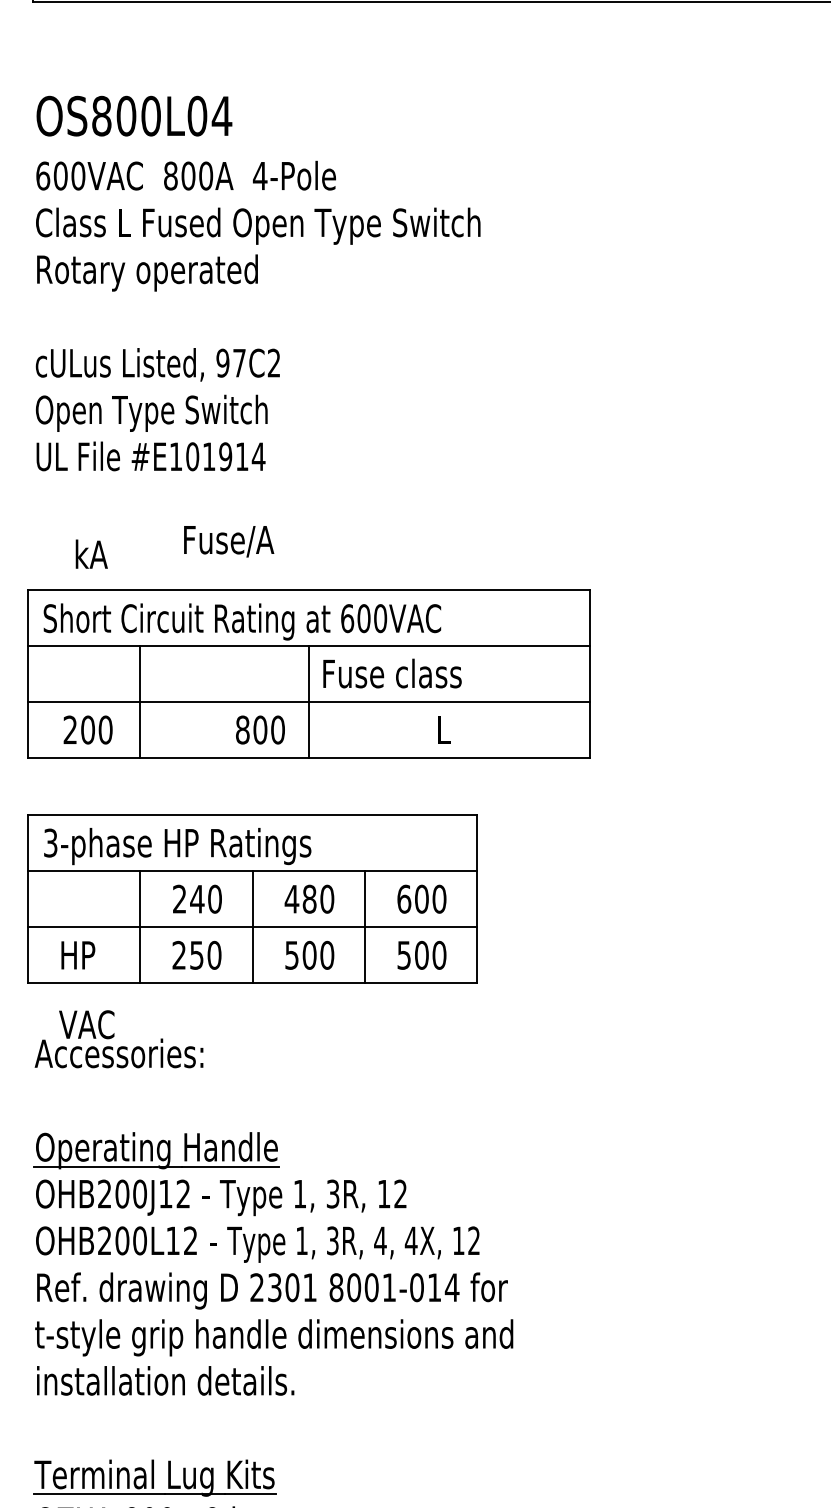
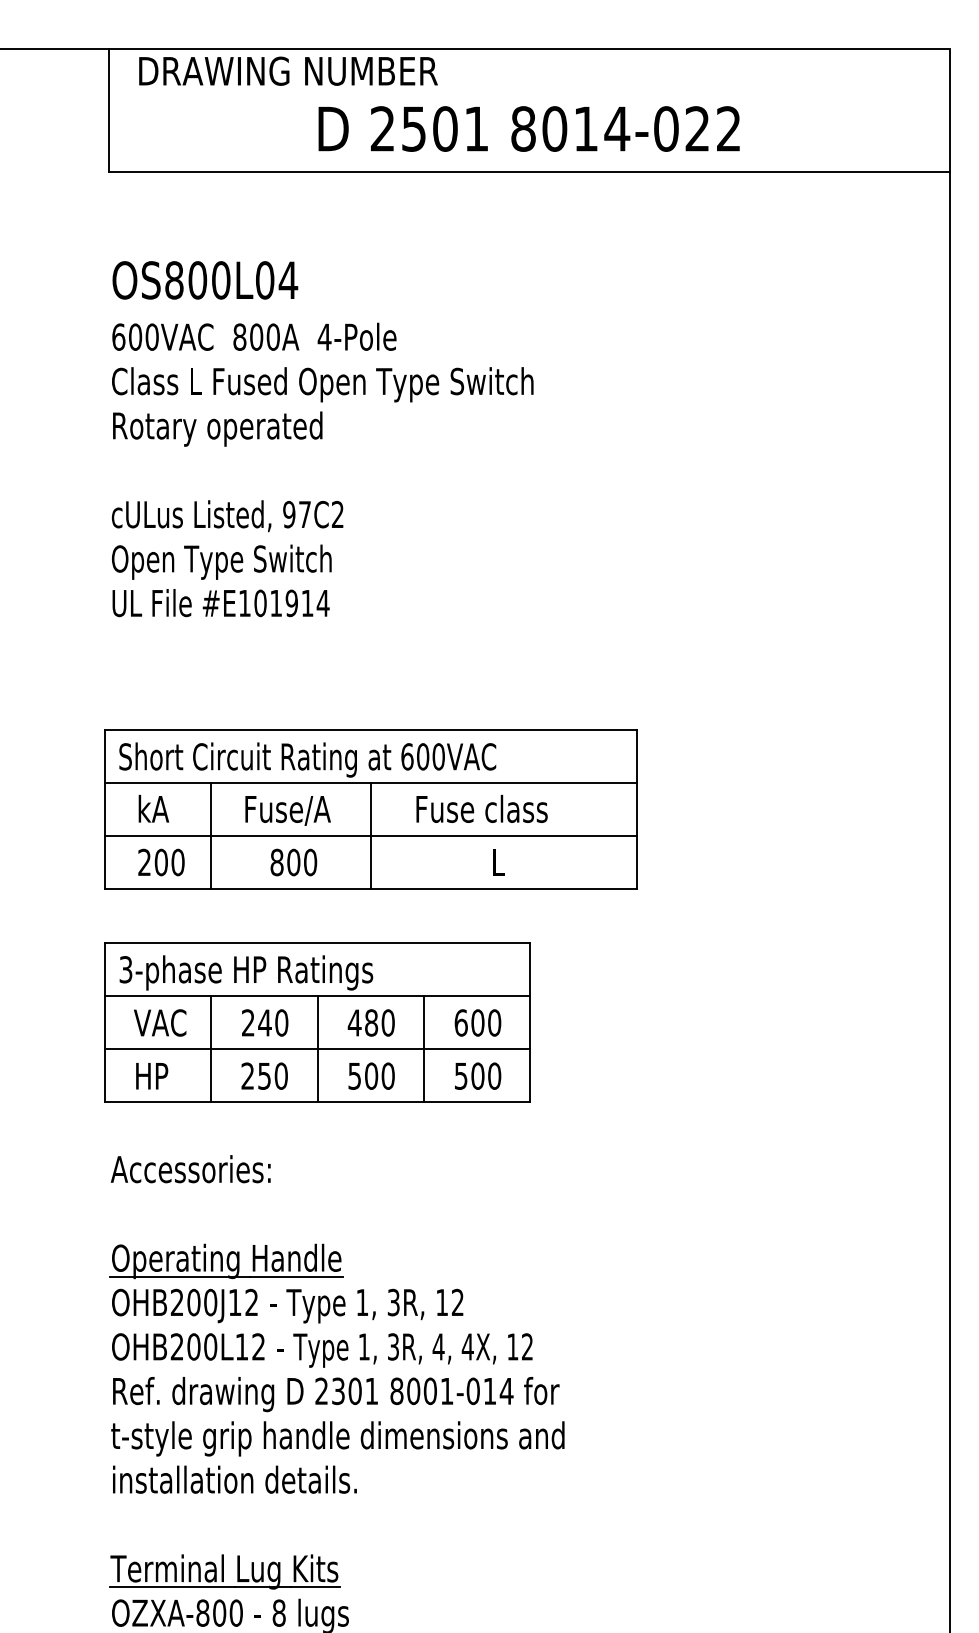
text: (228, 541) -> (287, 810), moved
text: (91, 553) -> (153, 808), moved
text: (391, 673) -> (481, 808), moved
text: (260, 730) -> (293, 862), moved
text: (87, 1024) -> (160, 1022), moved

